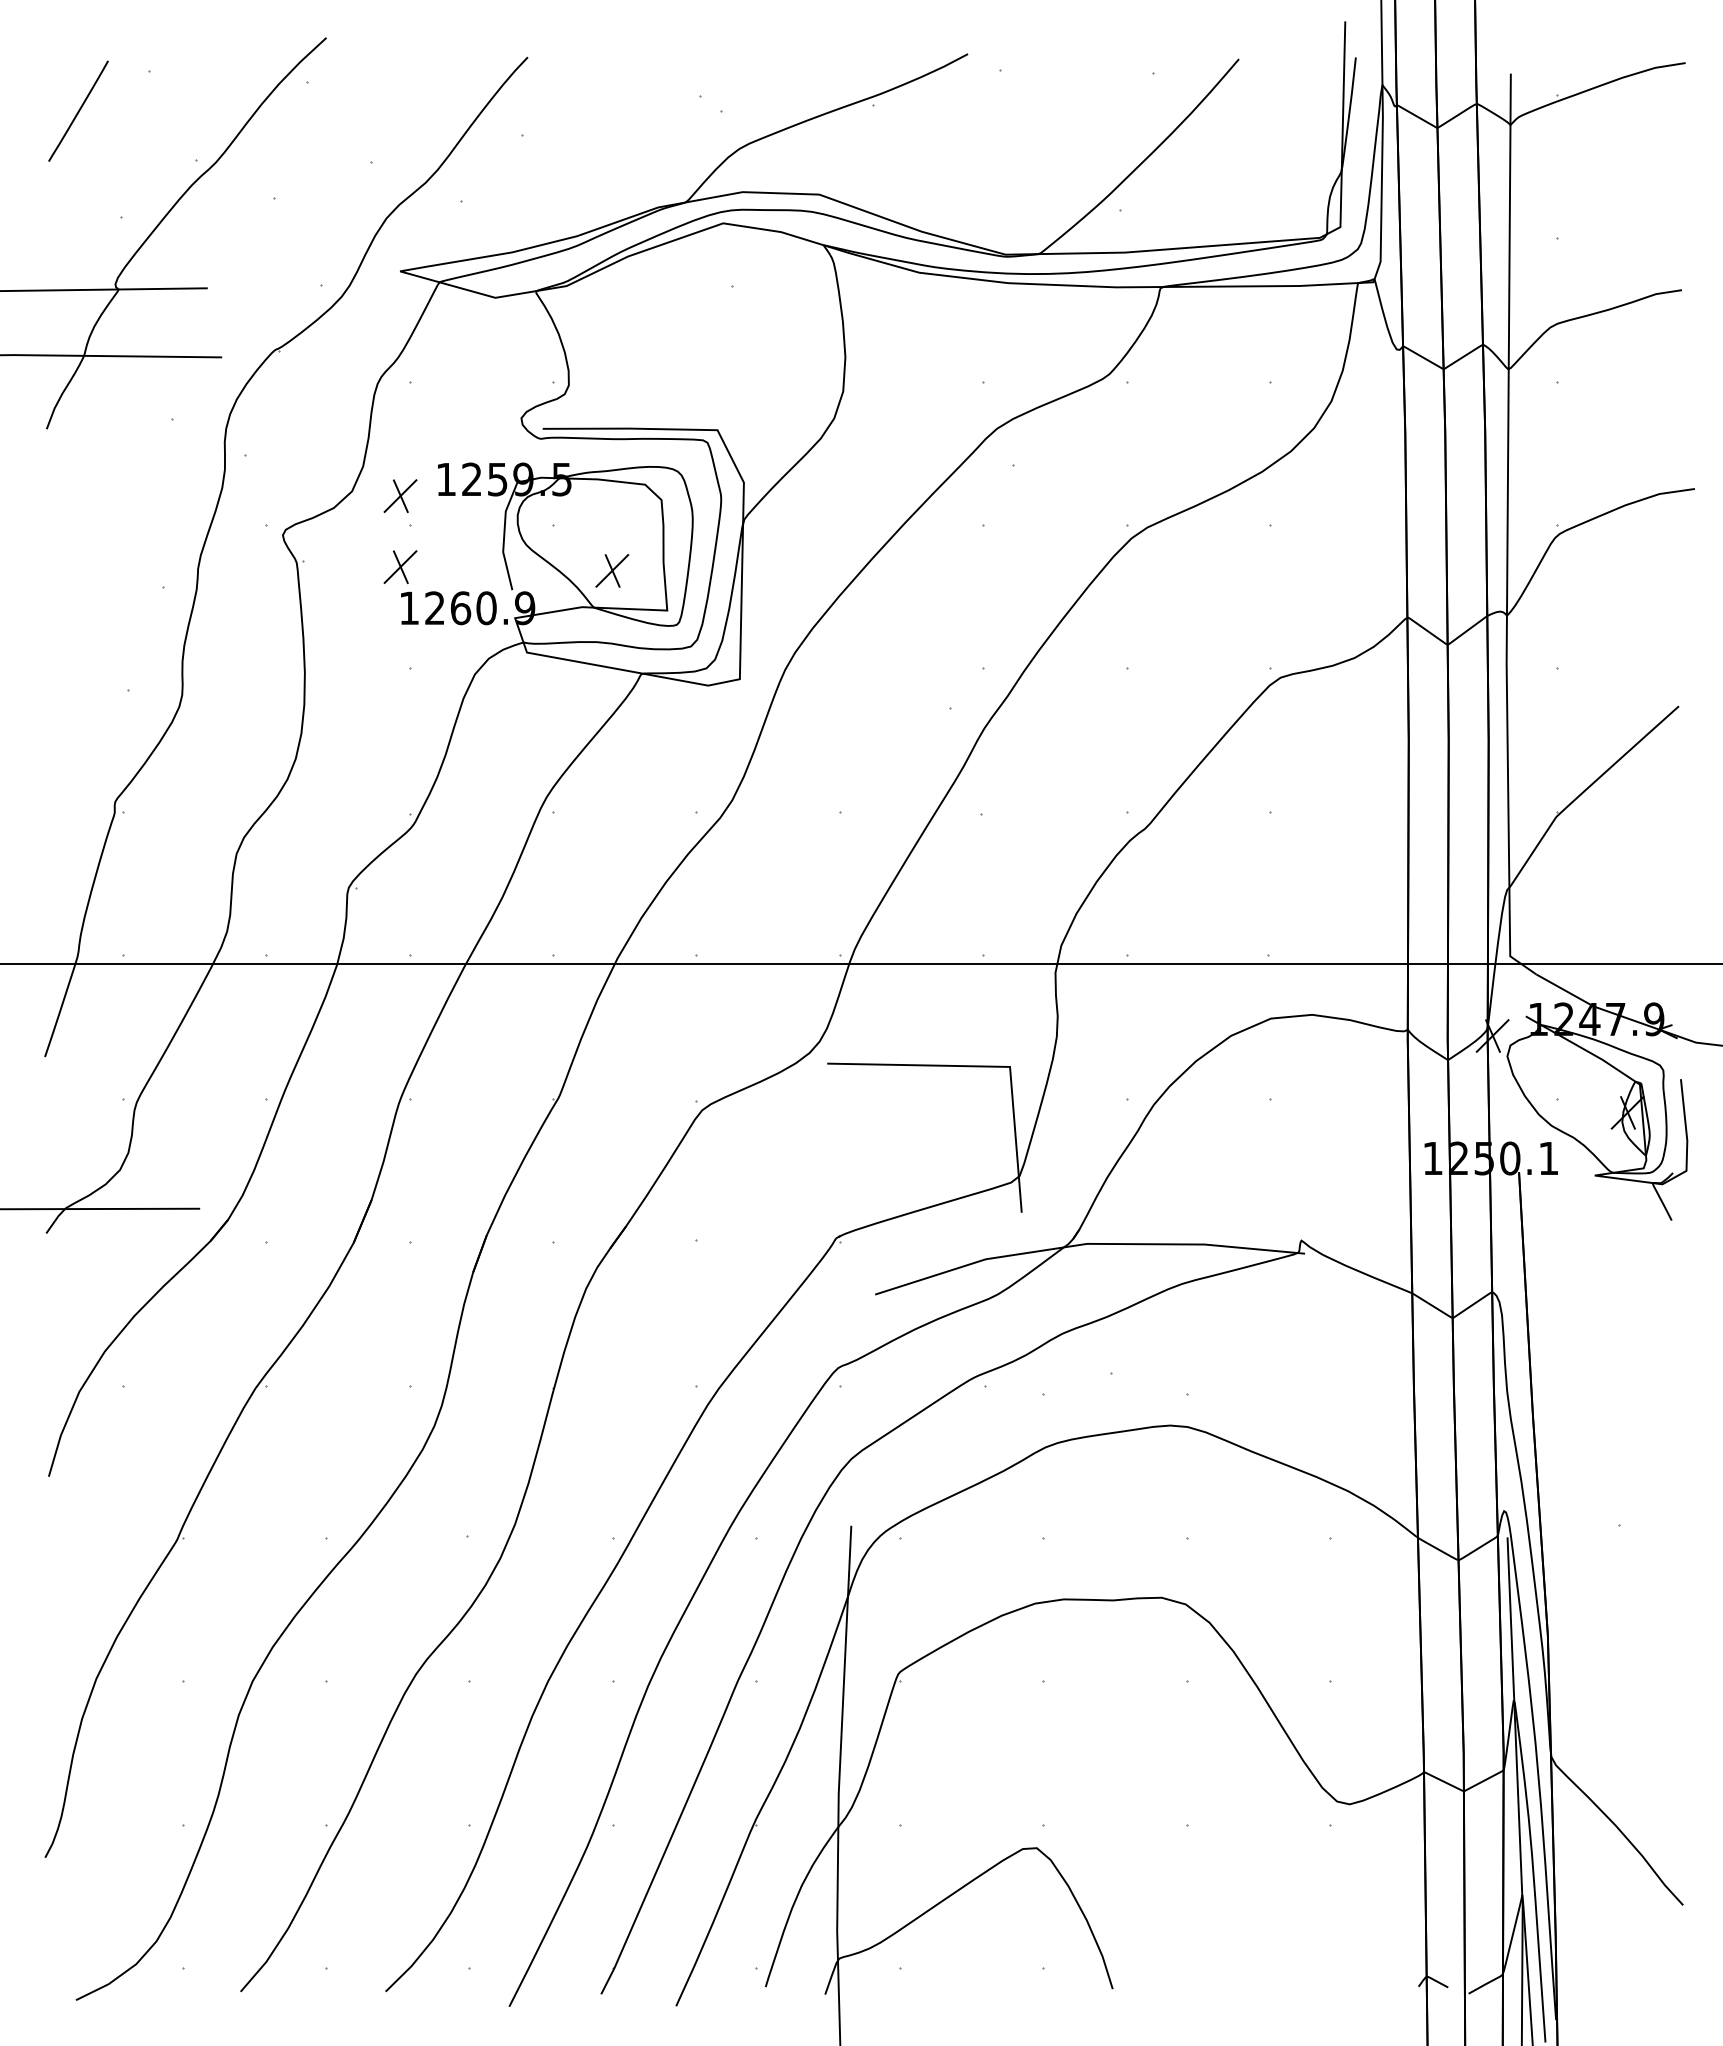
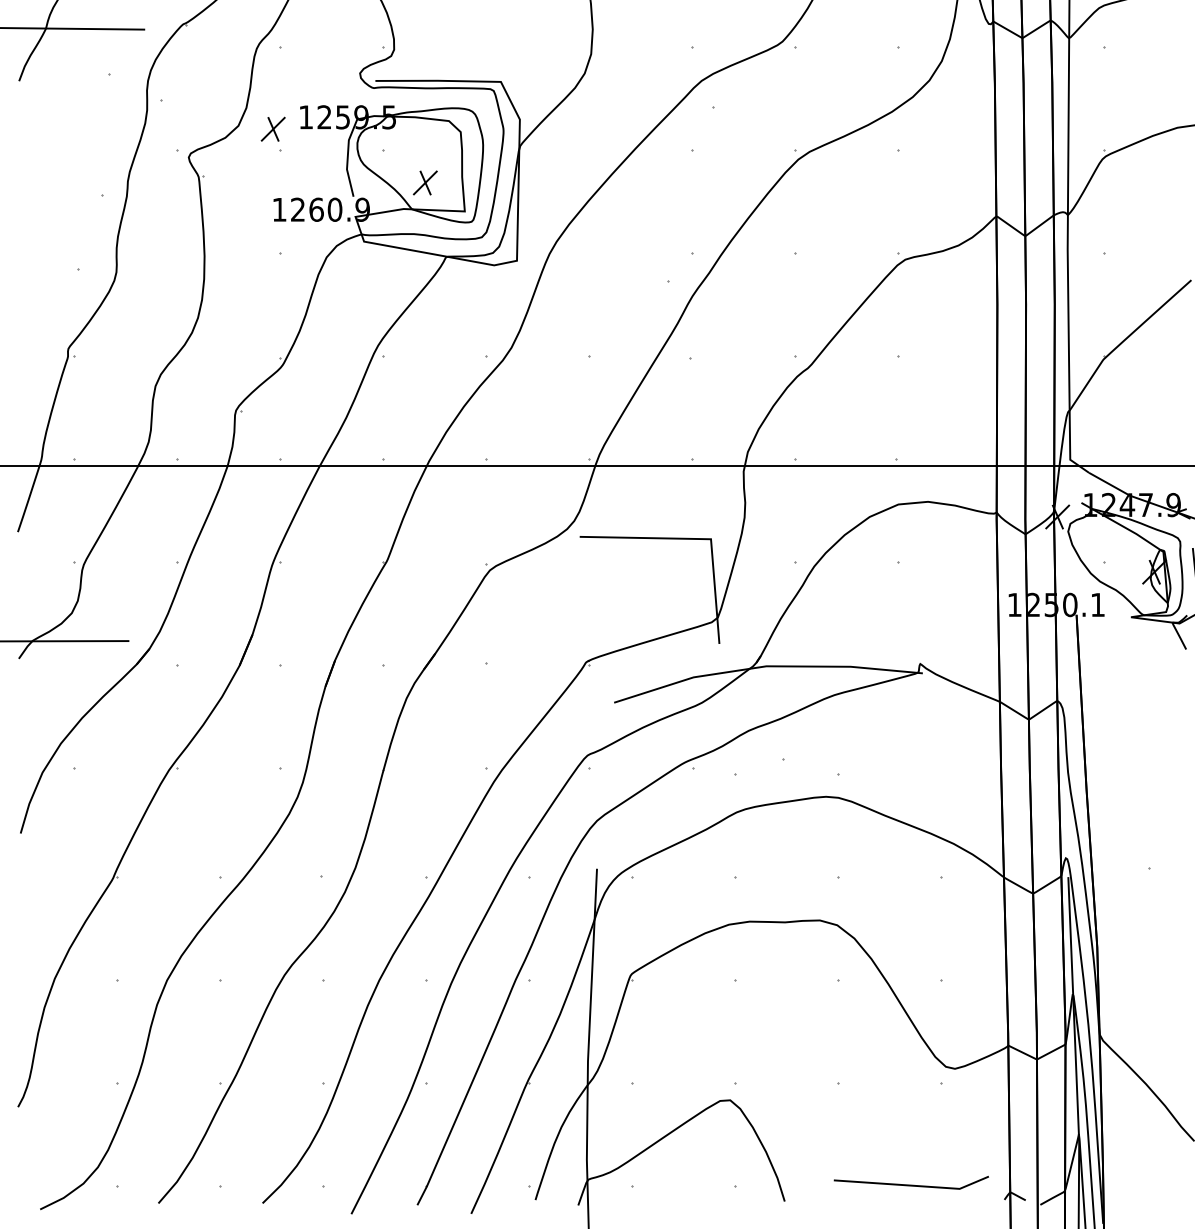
part: (400, 566) -> (273, 179), removed
line: (1286, 1965) -> (909, 1184), added

